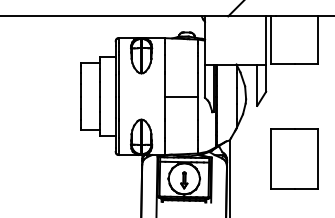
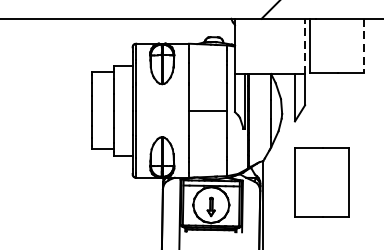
line: (266, 39) -> (305, 45), solid -> dashed
line: (317, 40) -> (364, 46), solid -> dashed
part: (294, 158) -> (322, 181), moved

